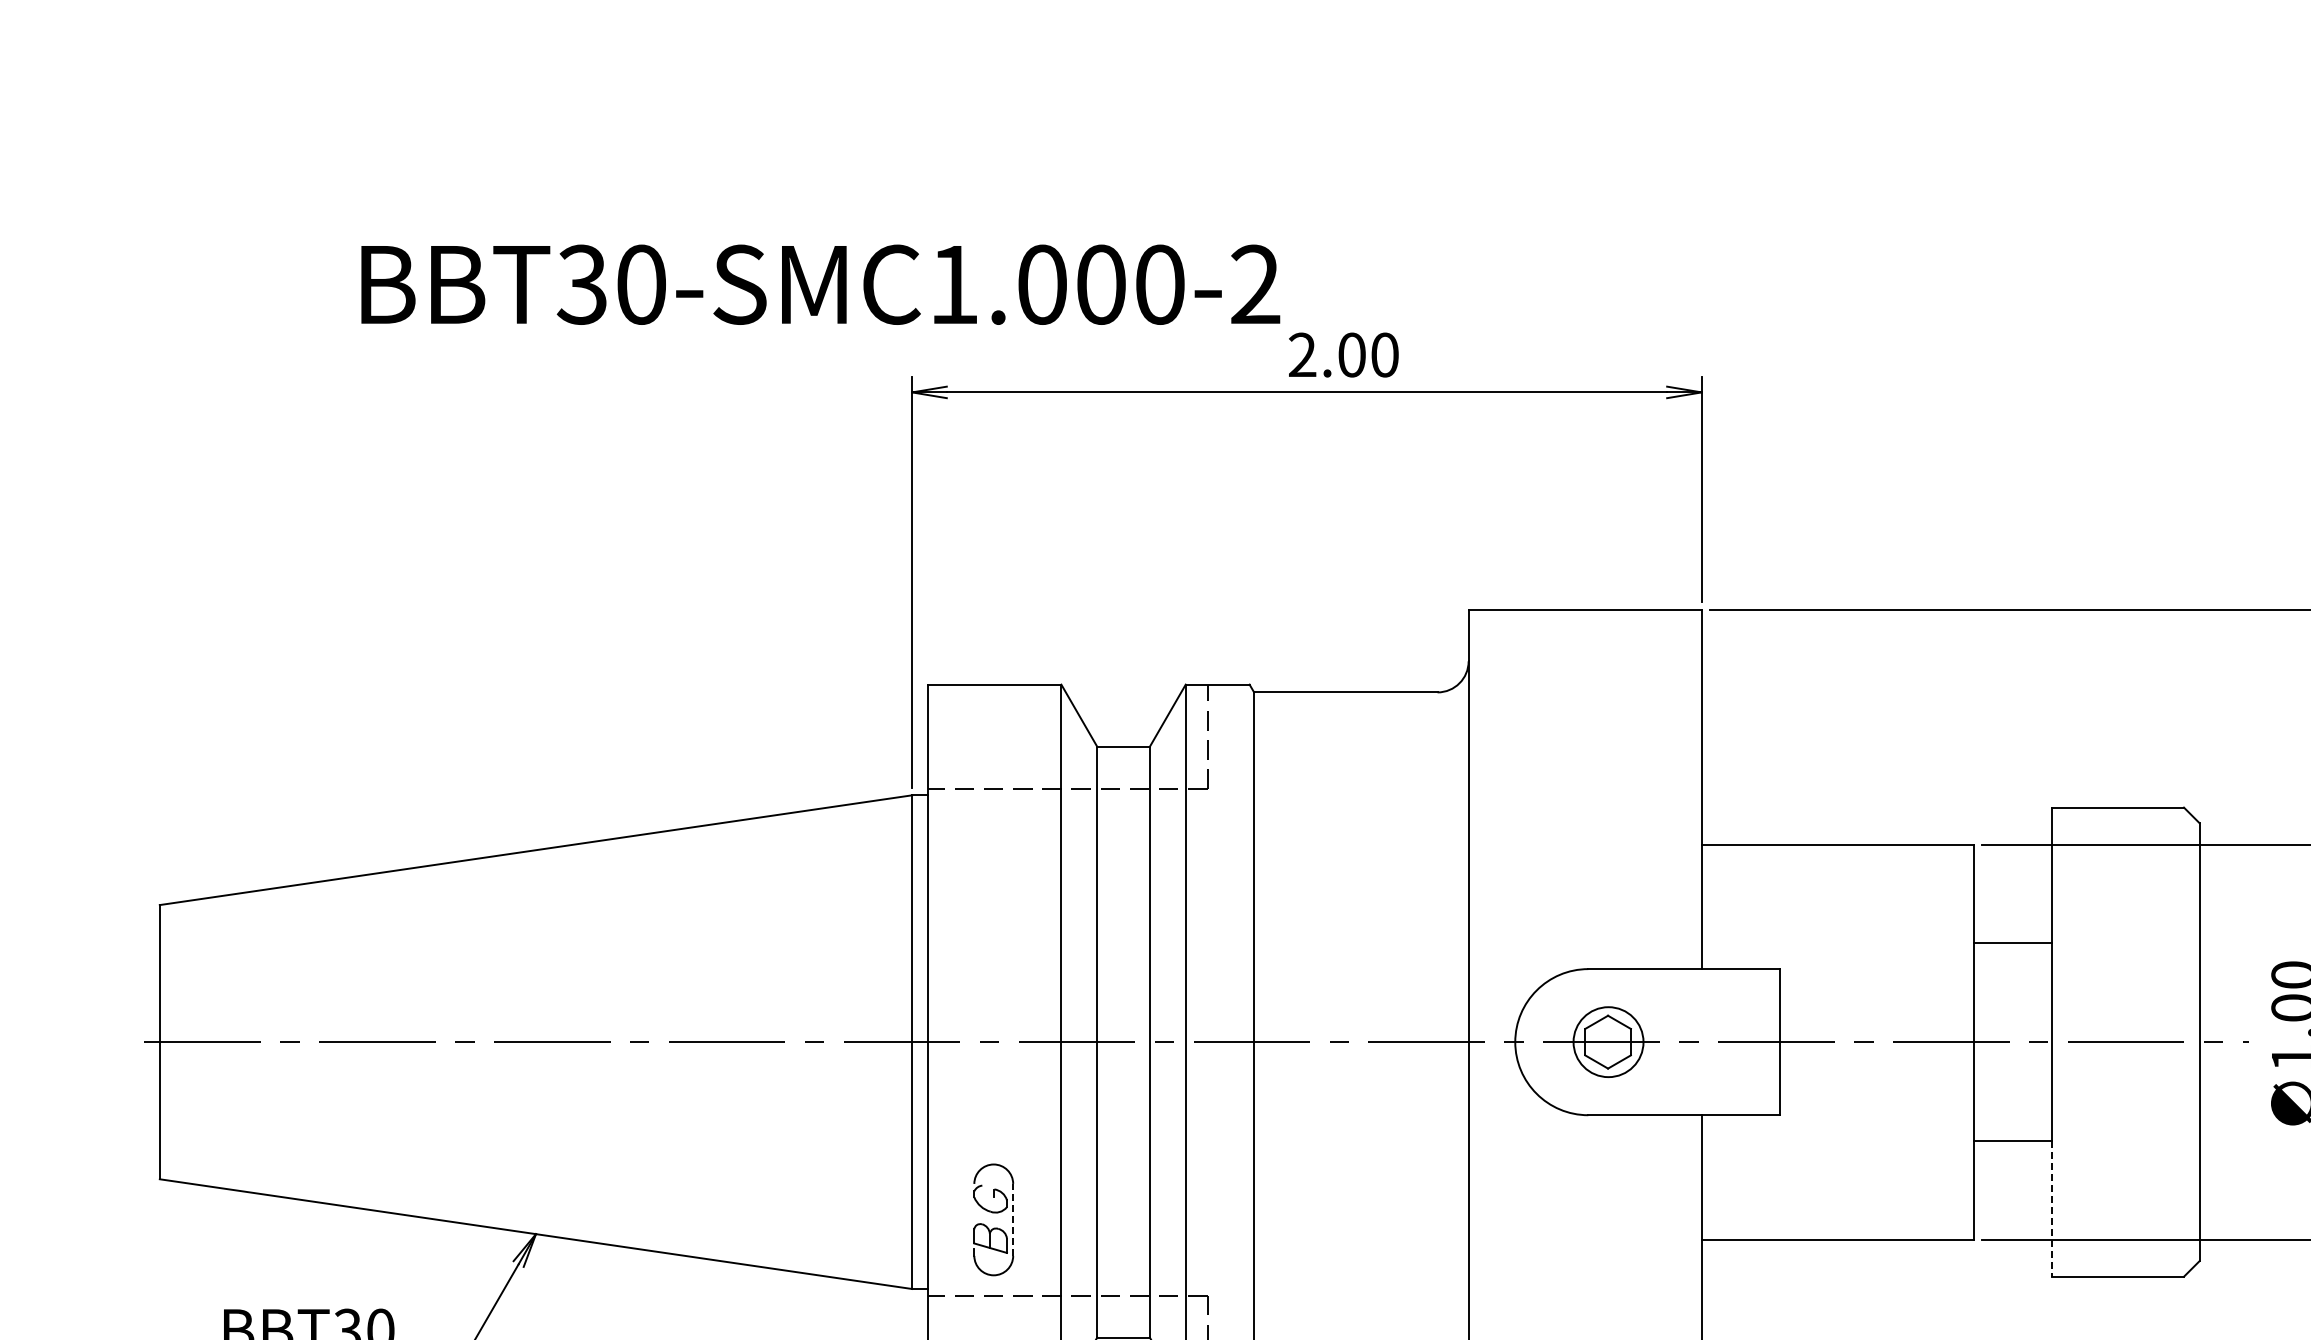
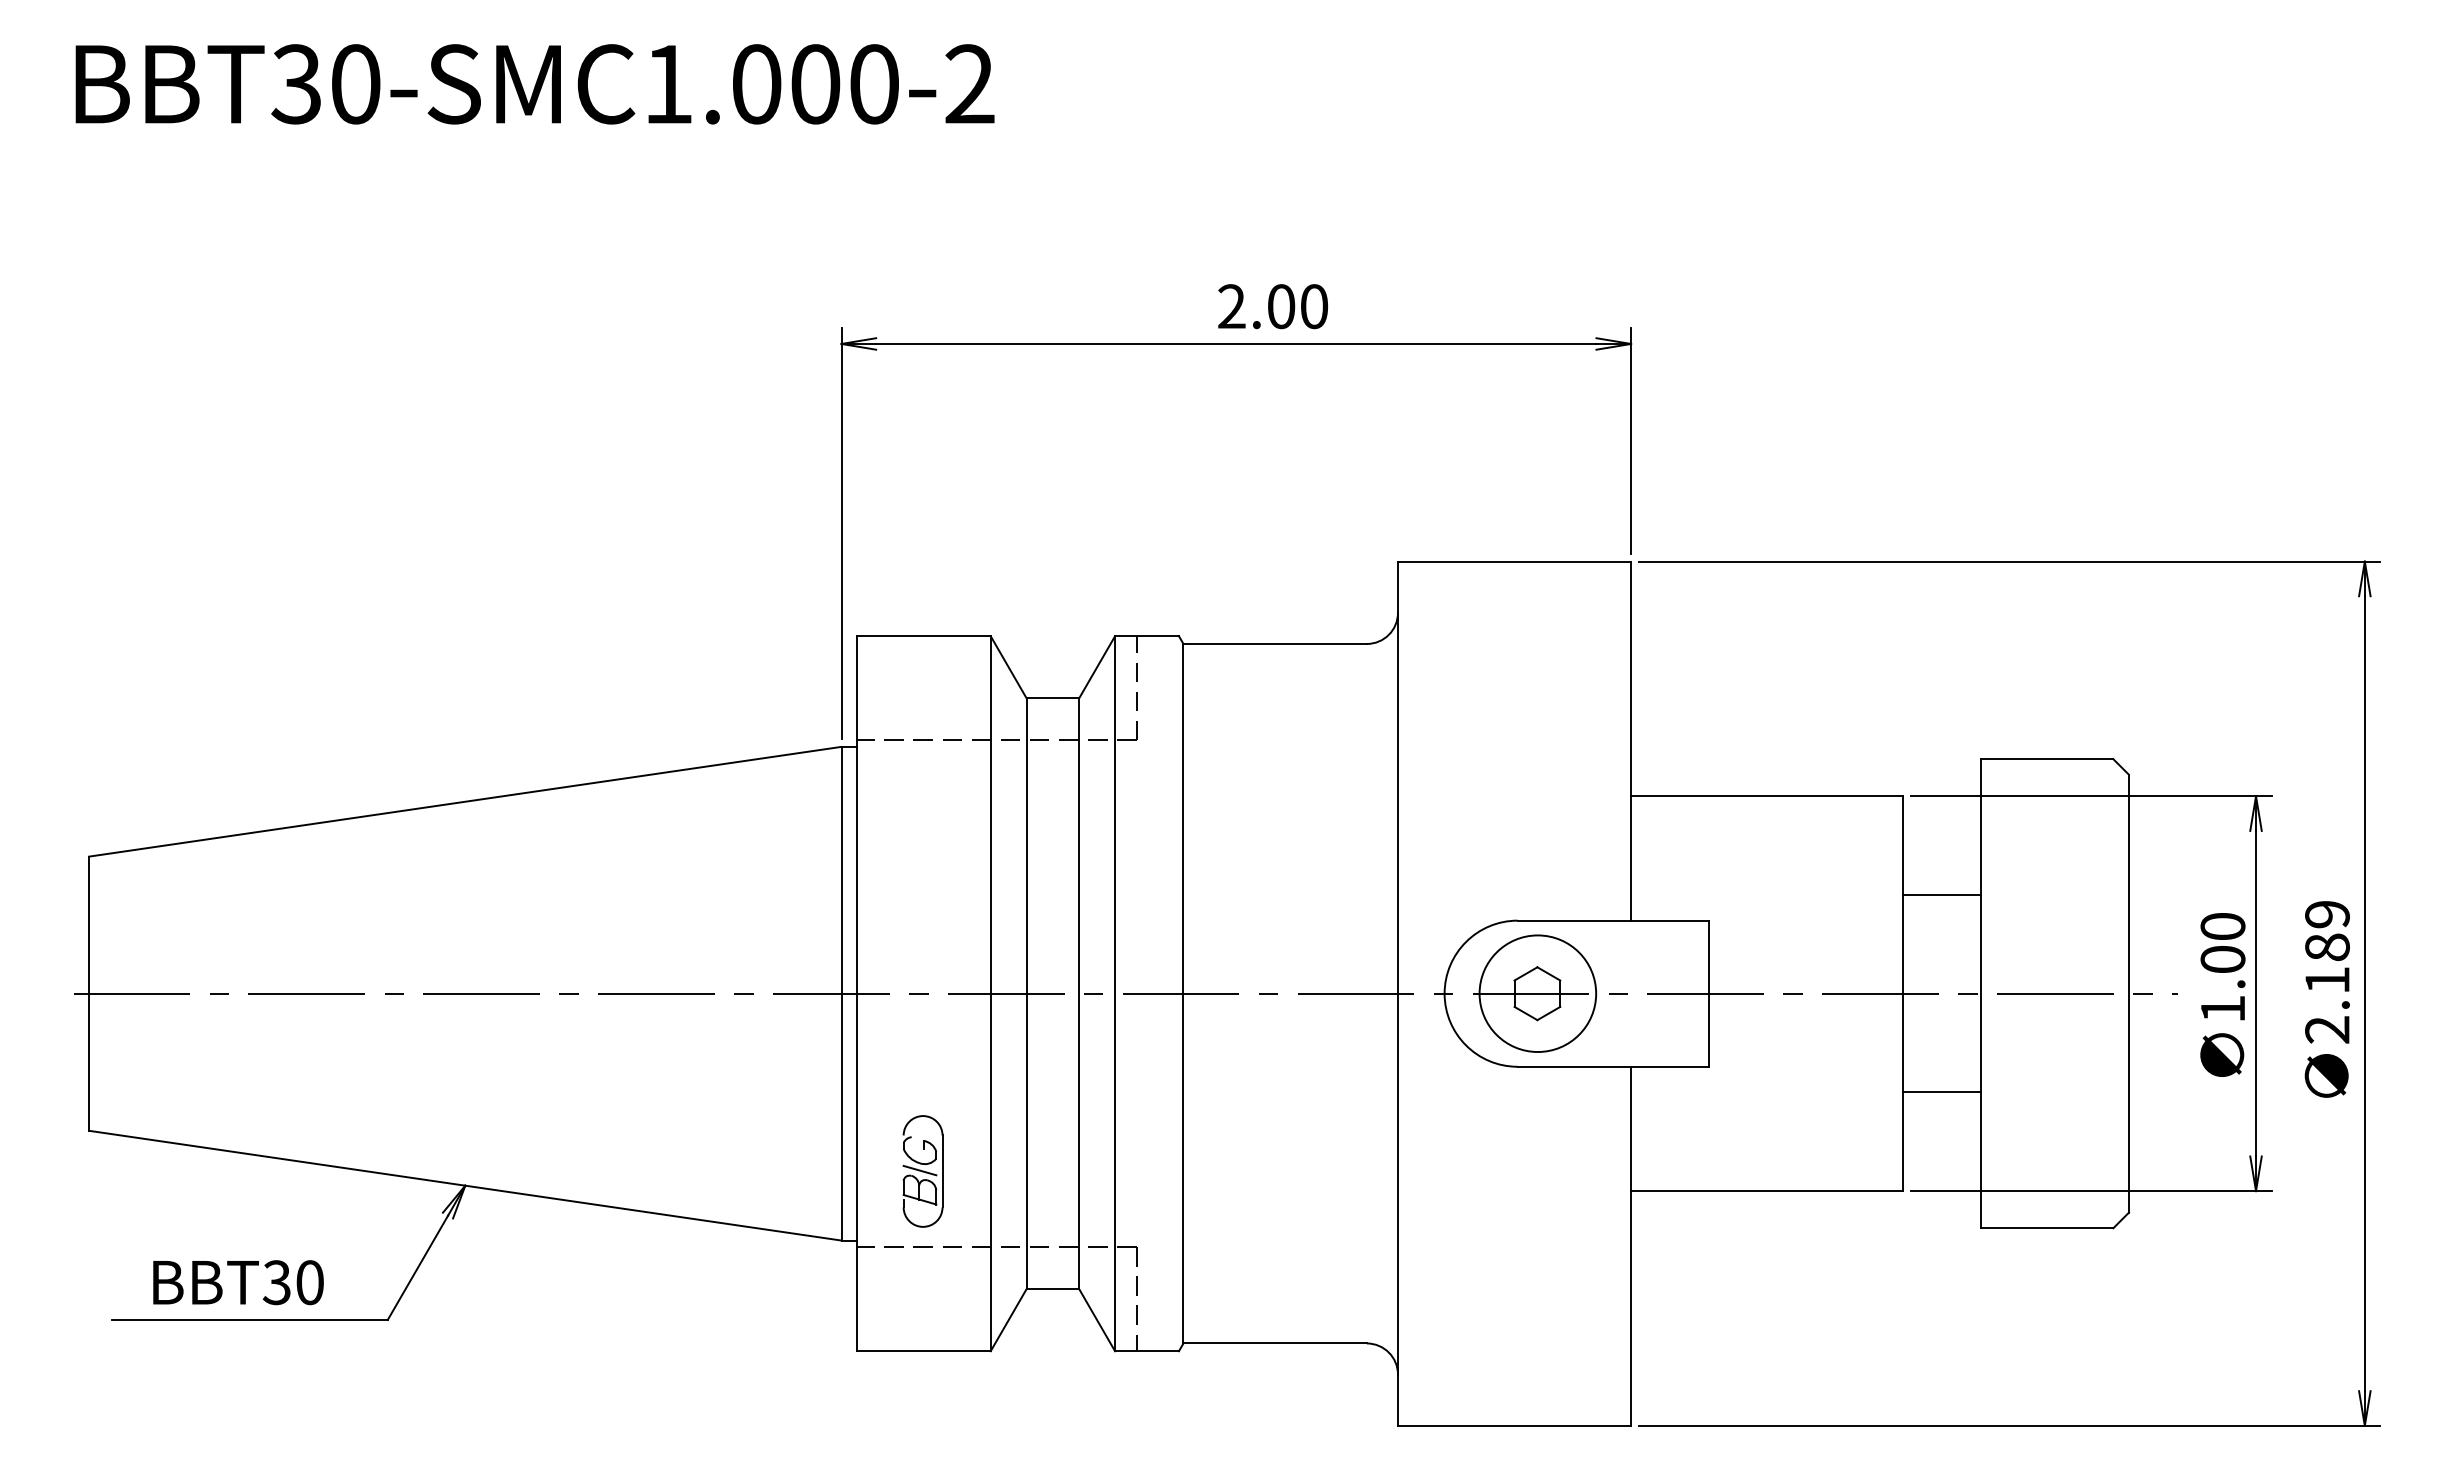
text: (820, 284) -> (534, 84), moved
circle: (1608, 1041) -> (1537, 993), size x1.67
line: (2051, 1208) -> (1980, 1160), dashed -> solid
line: (990, 1218) -> (919, 1170), added
line: (1013, 1219) -> (942, 1171), dashed -> solid

